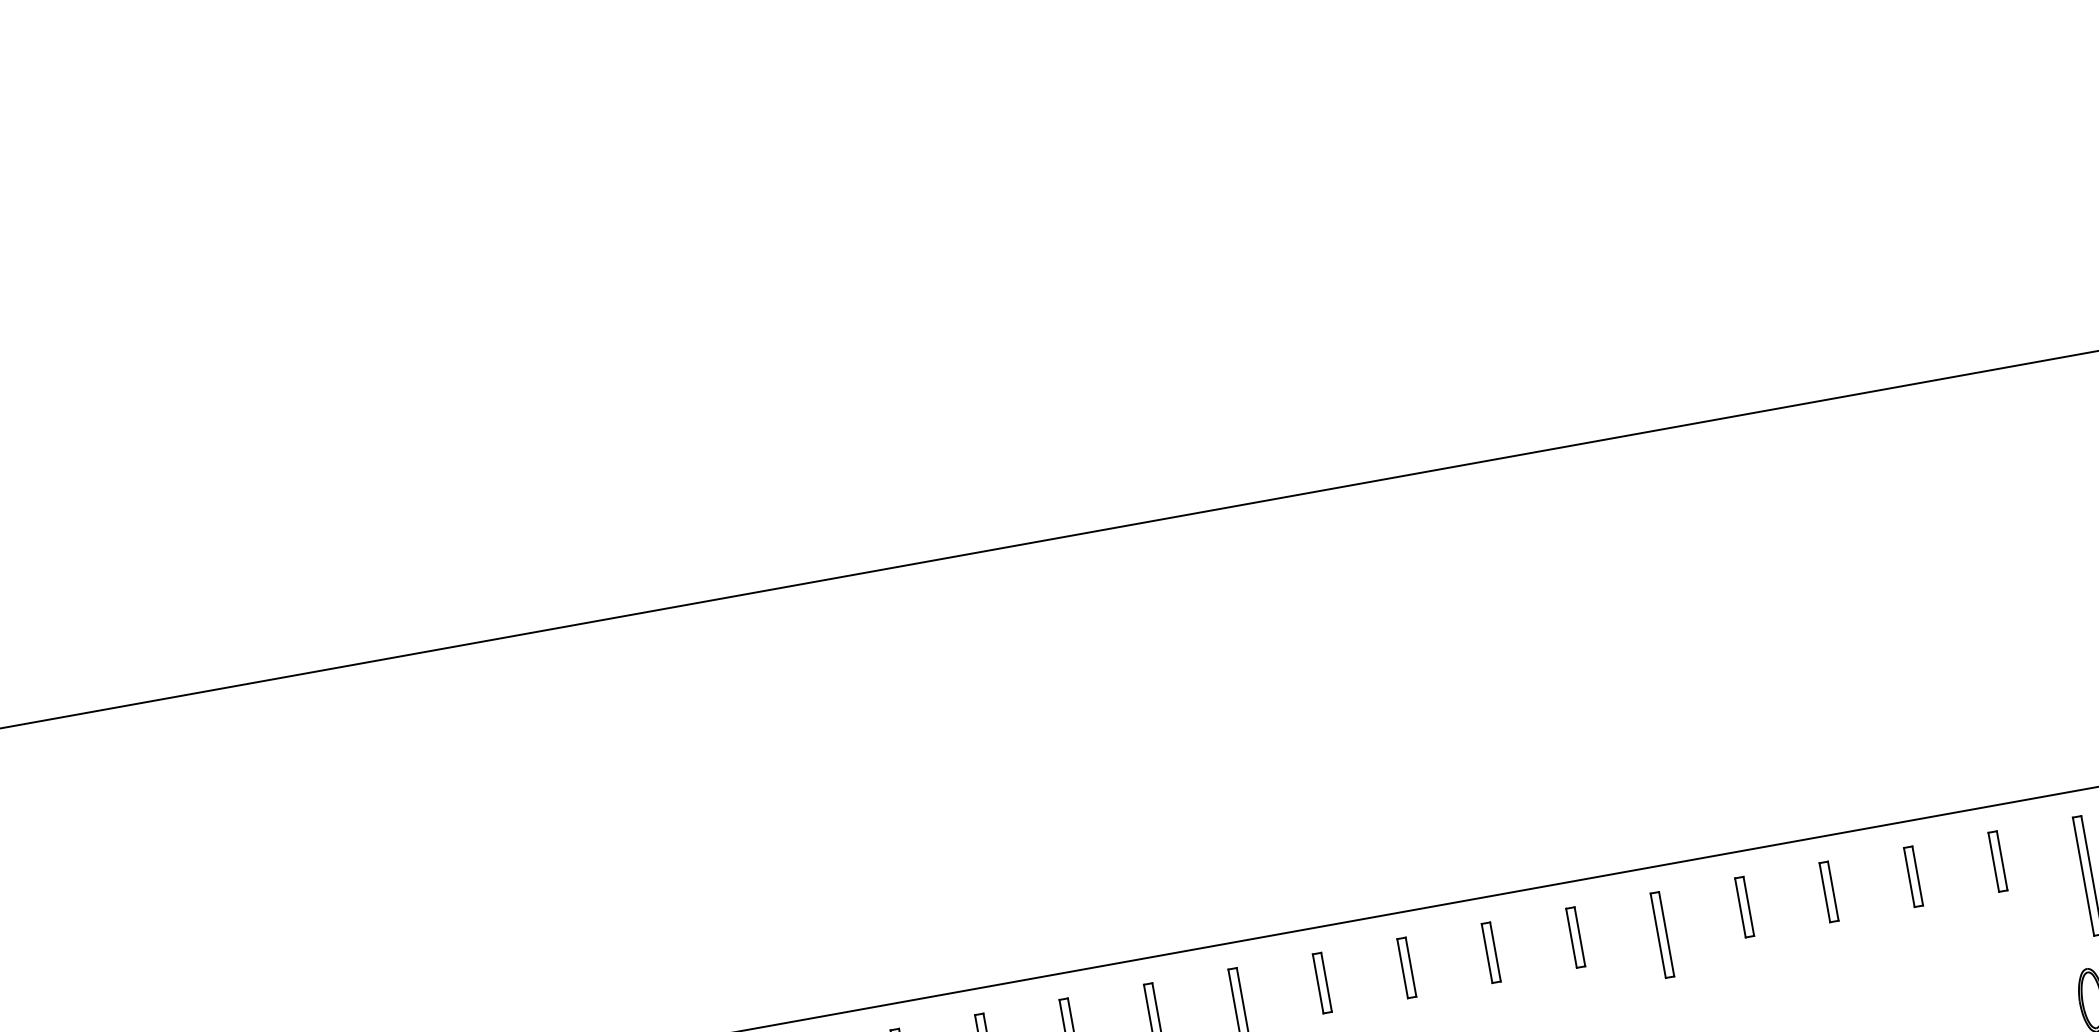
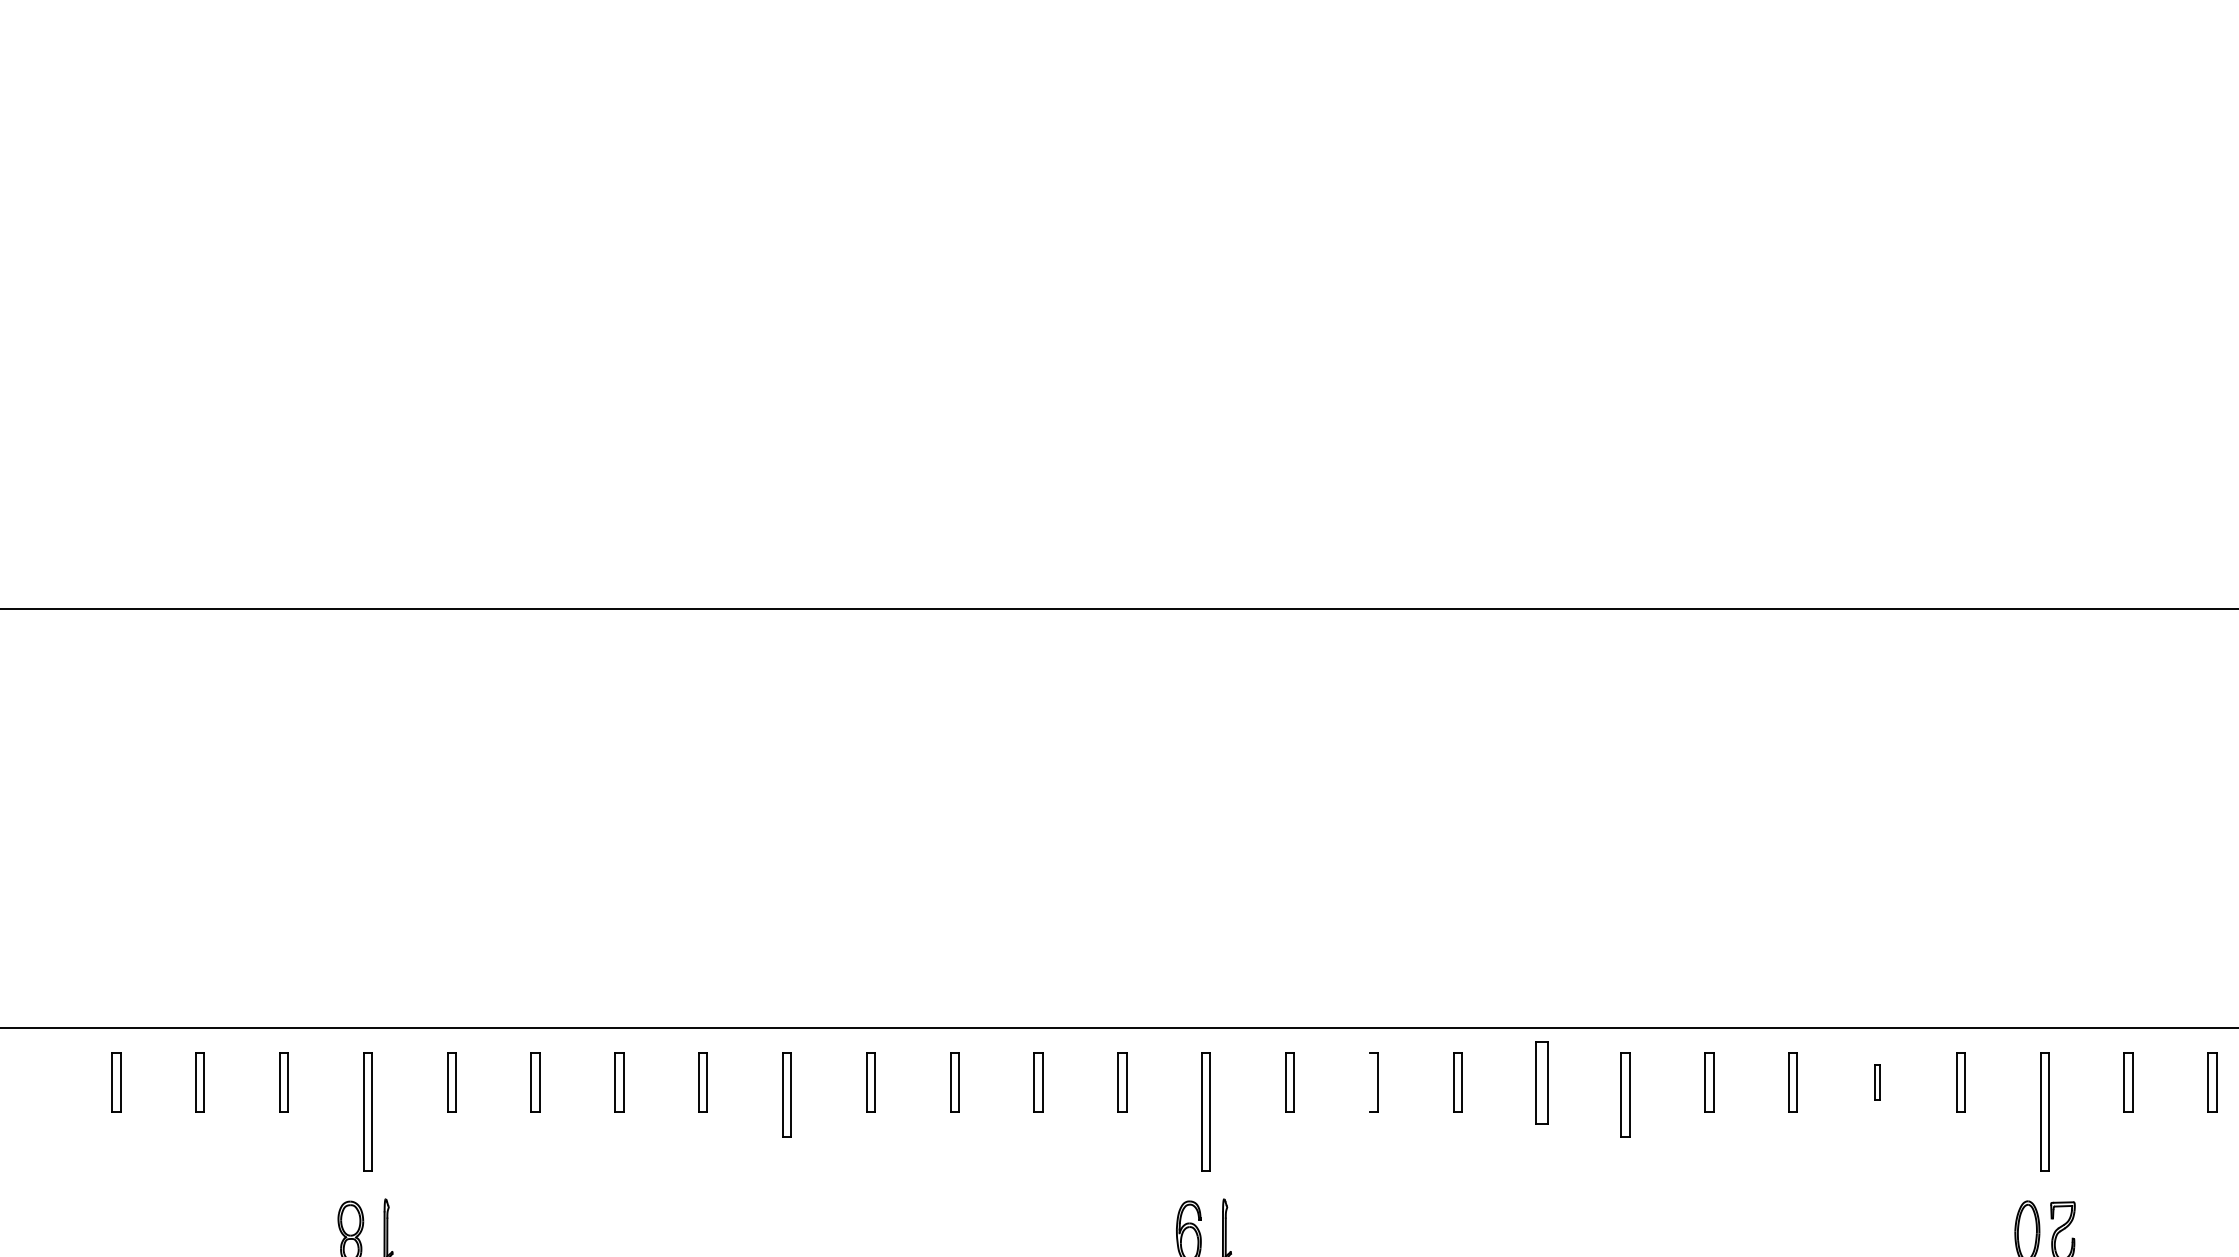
part: (1912, 876) -> (1876, 1082), size x0.6
part: (1575, 937) -> (1541, 1082), size x1.4
line: (1402, 968) -> (1369, 1082), removed

